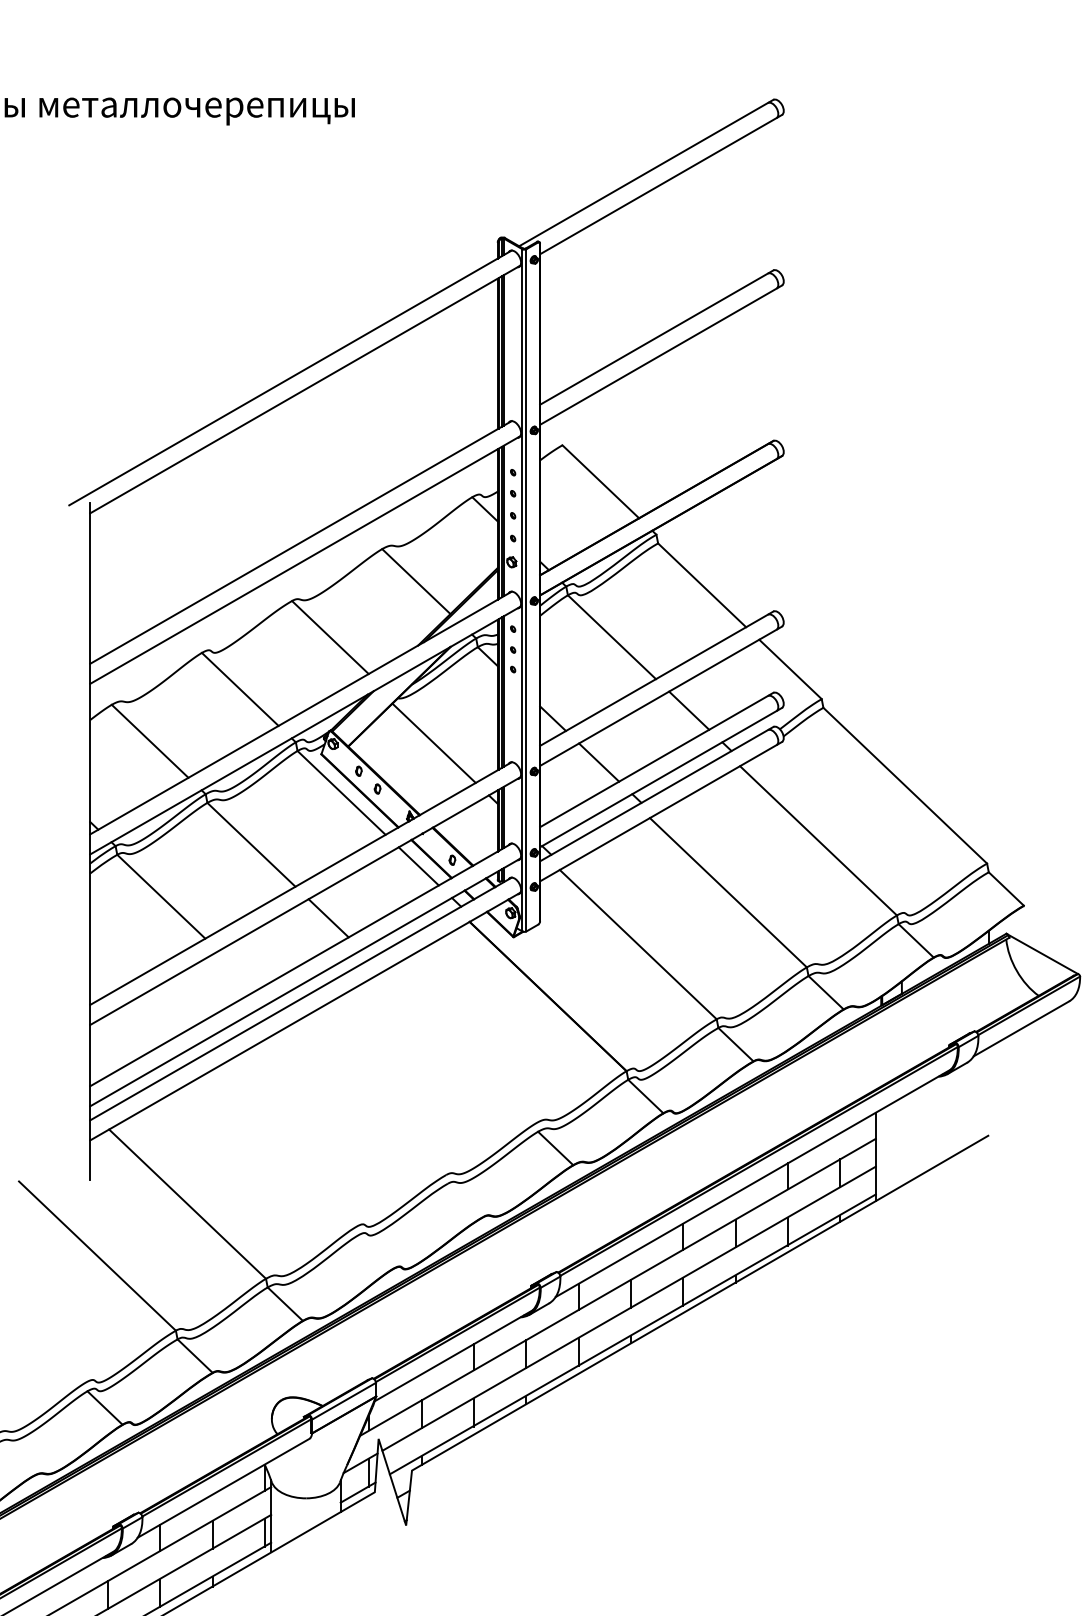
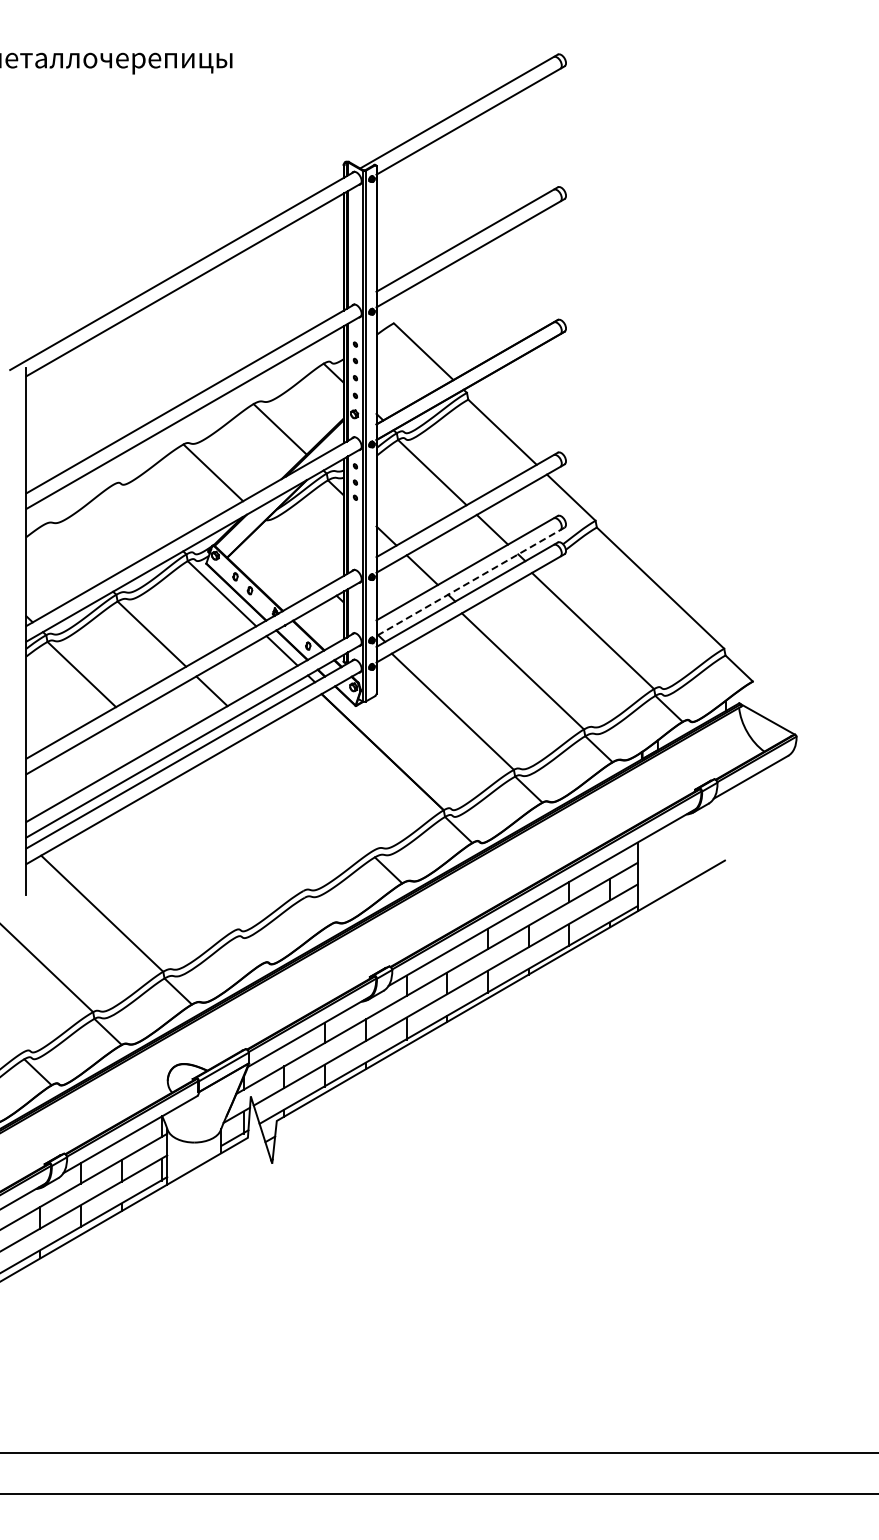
line: (240, 688) -> (143, 512), removed
line: (149, 741) -> (72, 553), removed
line: (433, 742) -> (293, 554), removed
line: (660, 777) -> (470, 581), solid -> dashed

